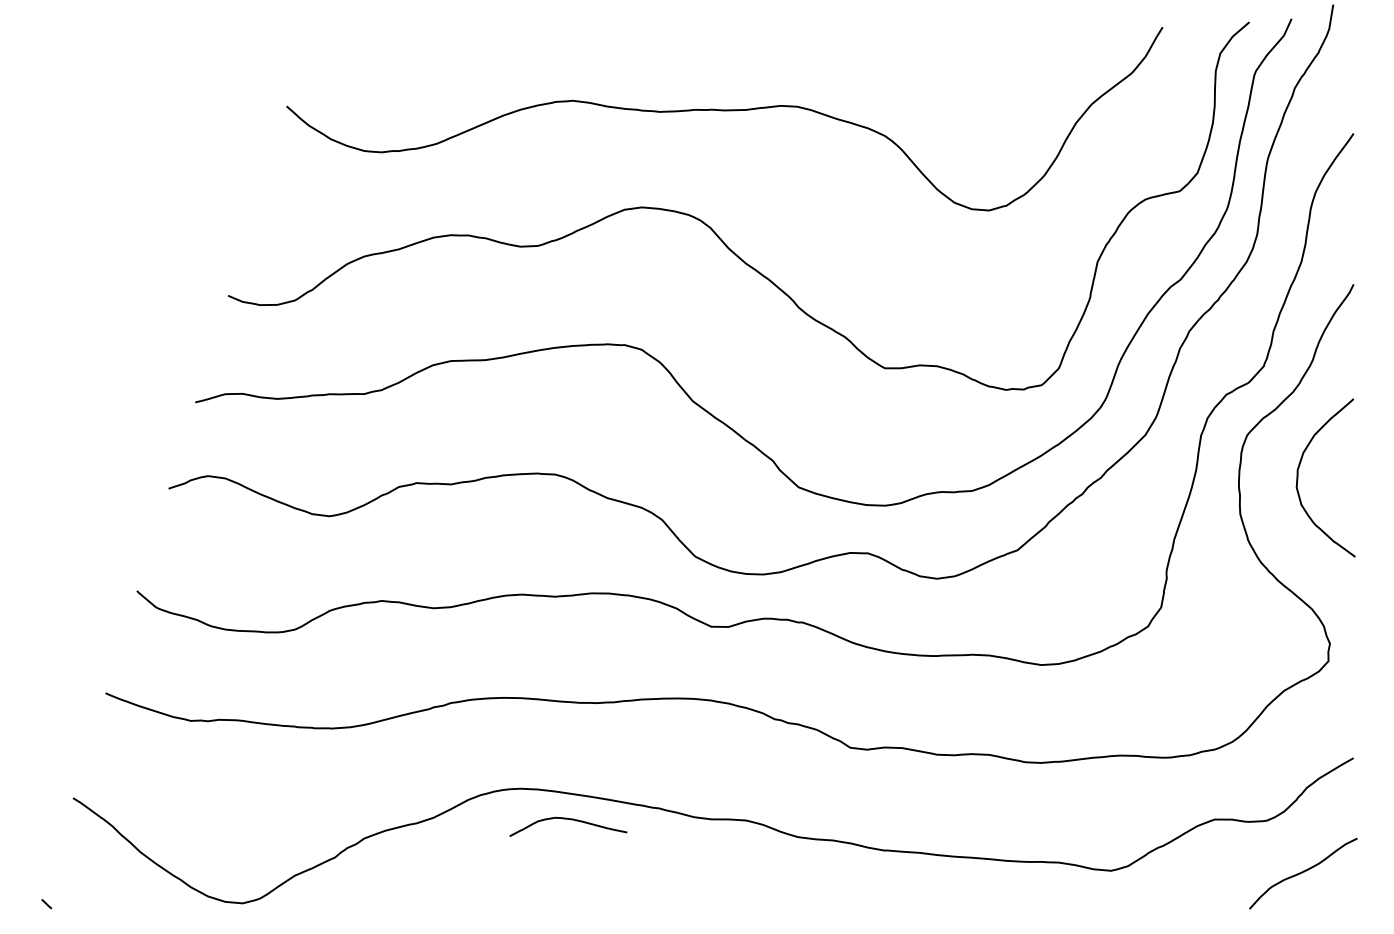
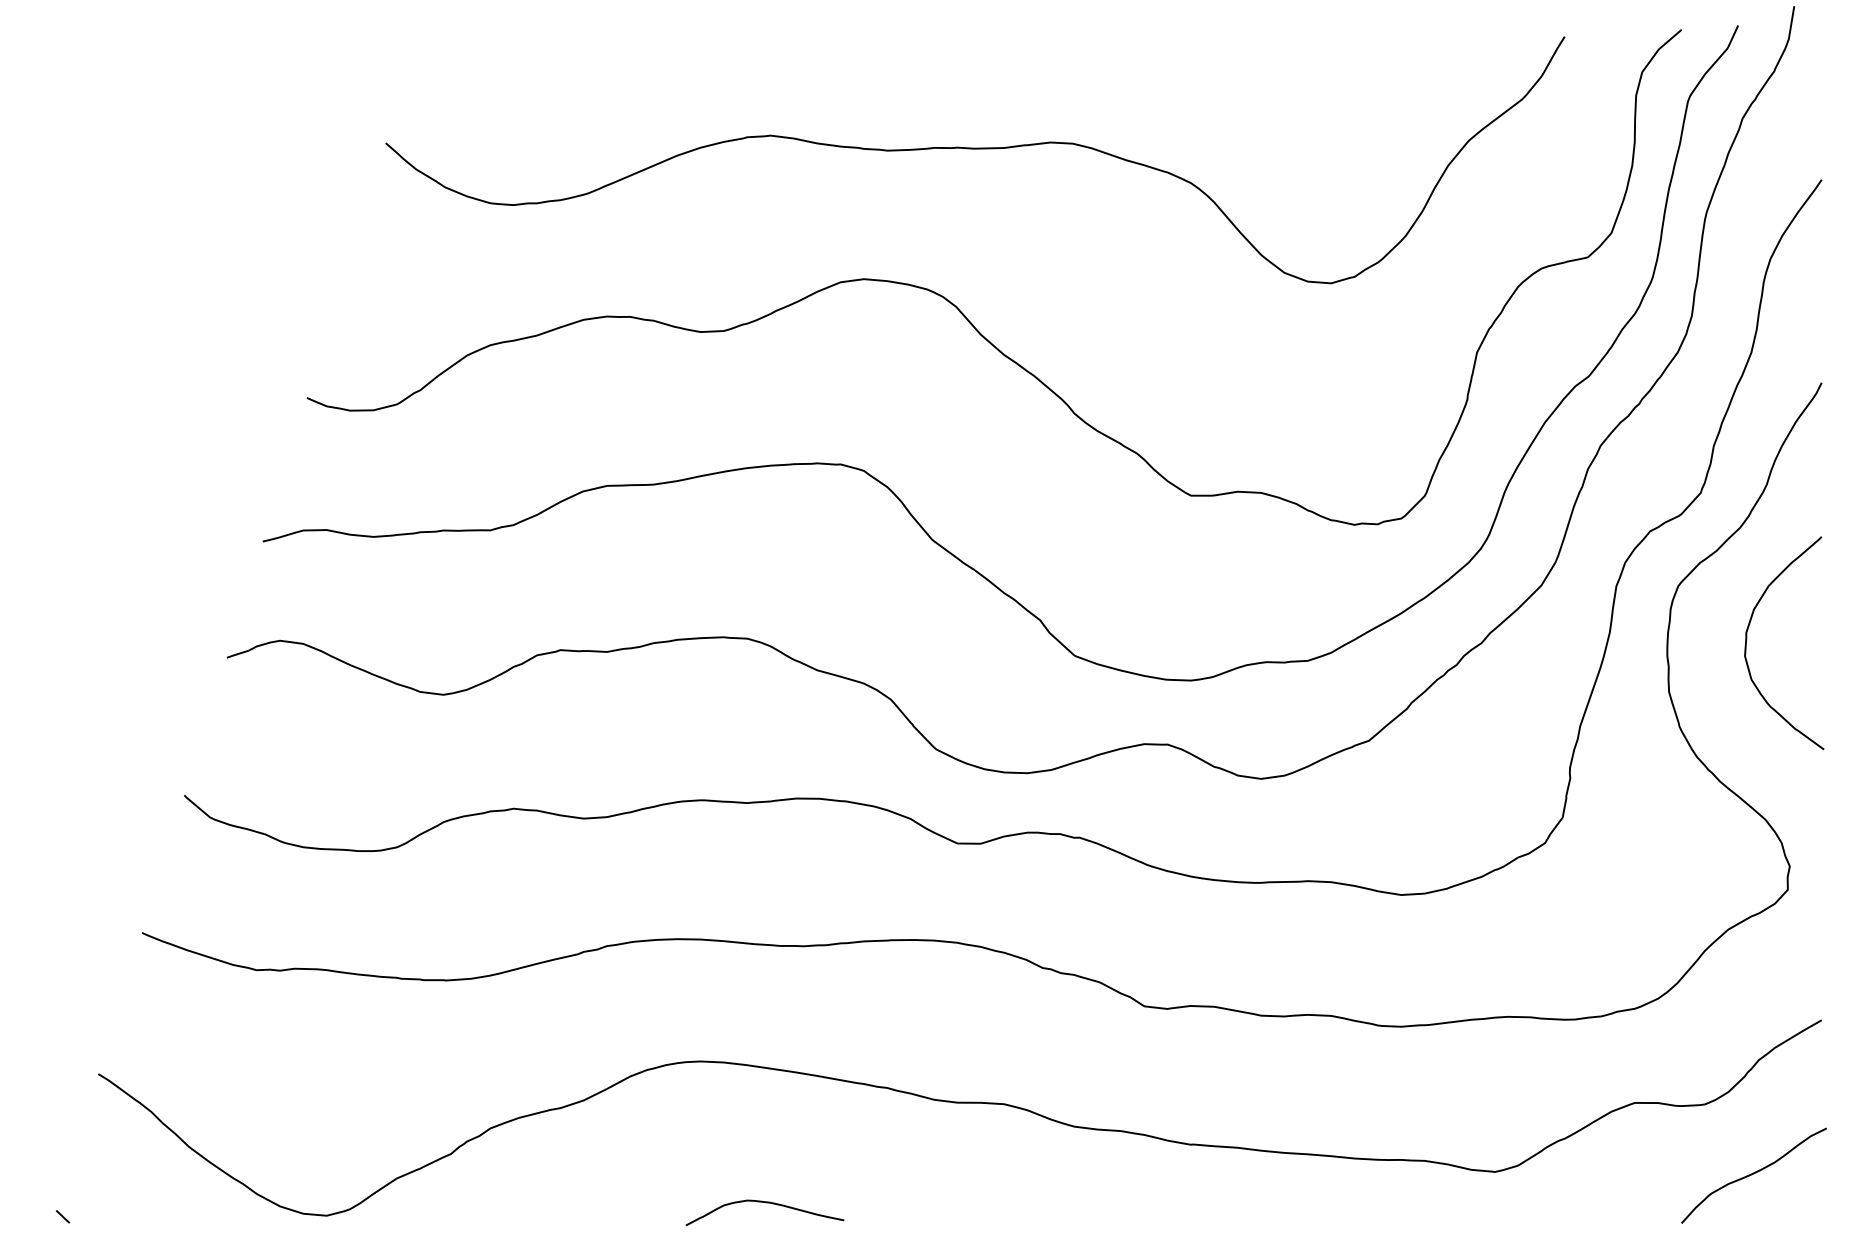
curve: (568, 819) -> (765, 1203), moved

